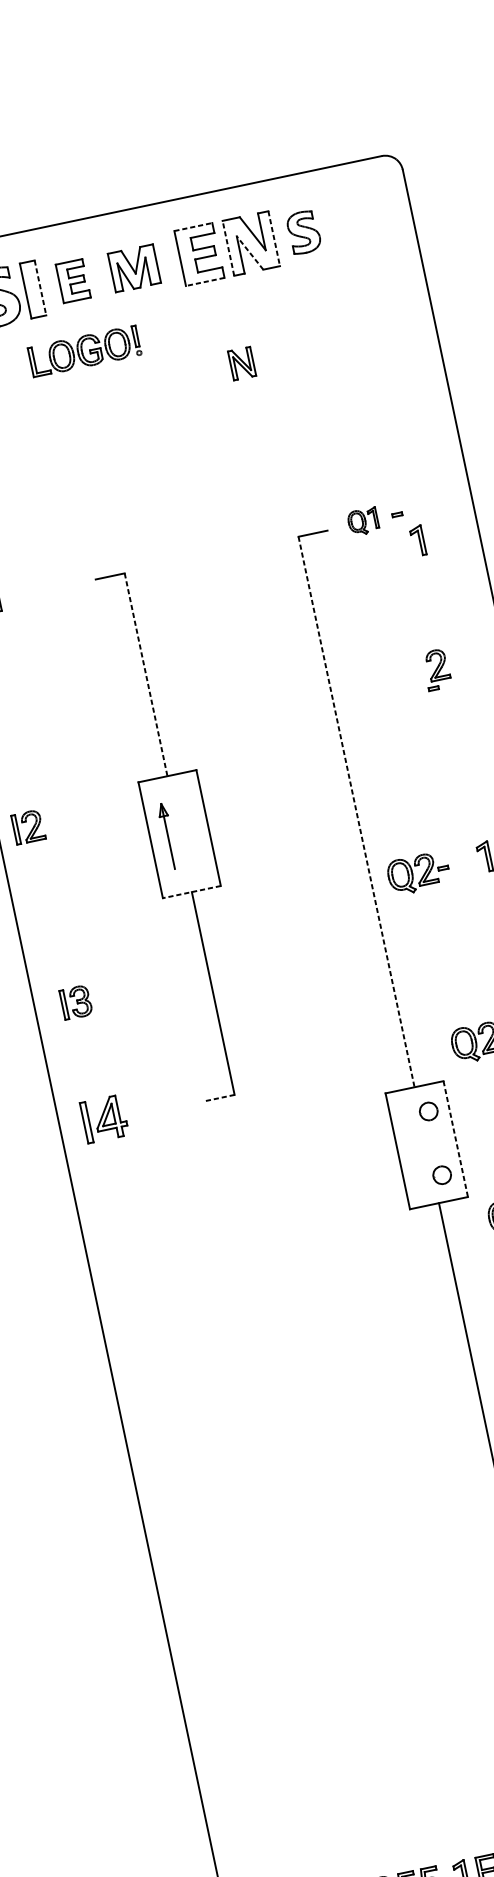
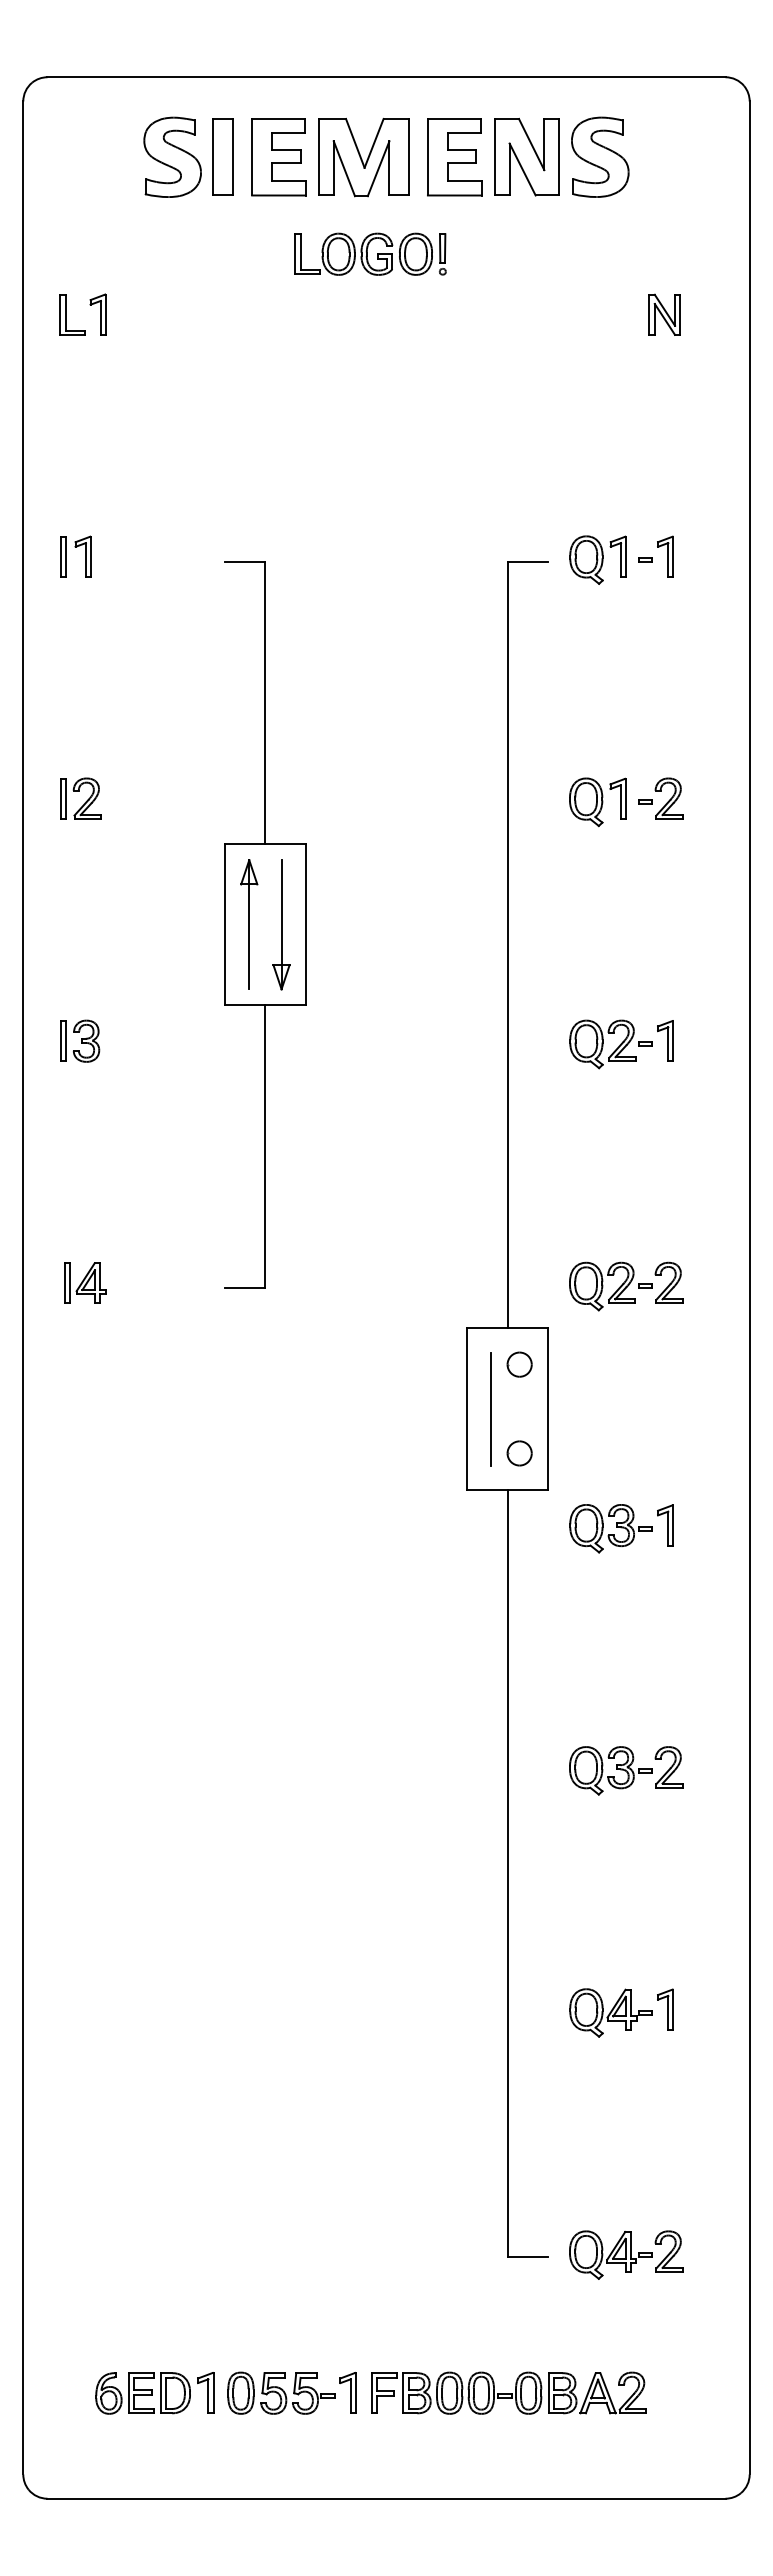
line: (193, 226) -> (454, 118), dashed -> solid
part: (304, 231) -> (600, 156), size x1.43
line: (273, 238) -> (558, 157), dashed -> solid
line: (228, 247) -> (495, 156), dashed -> solid
line: (249, 253) -> (522, 169), dashed -> solid
part: (134, 268) -> (363, 157), size x1.43
part: (72, 281) -> (278, 157), size x1.43
line: (205, 281) -> (454, 195), dashed -> solid
line: (40, 288) -> (233, 157), dashed -> solid
part: (84, 350) -> (370, 253), moved
part: (241, 363) -> (664, 314), moved
part: (362, 521) -> (597, 559), size x1.43
part: (417, 540) -> (665, 556), moved
part: (437, 664) -> (668, 798), moved
line: (146, 675) -> (265, 703), dashed -> solid
part: (399, 696) -> (597, 802), added
line: (356, 812) -> (507, 945), dashed -> solid
part: (28, 826) -> (80, 798), moved
part: (191, 831) -> (281, 924), added
part: (168, 836) -> (249, 924), size x1.43
part: (413, 874) -> (603, 1044), moved
line: (191, 892) -> (264, 1005), dashed -> solid
part: (76, 1001) -> (80, 1040), moved
line: (219, 1098) -> (244, 1288), dashed -> solid
part: (104, 1118) -> (85, 1282), size x0.71
line: (455, 1139) -> (547, 1409), dashed -> solid
line: (415, 1147) -> (491, 1408), added

